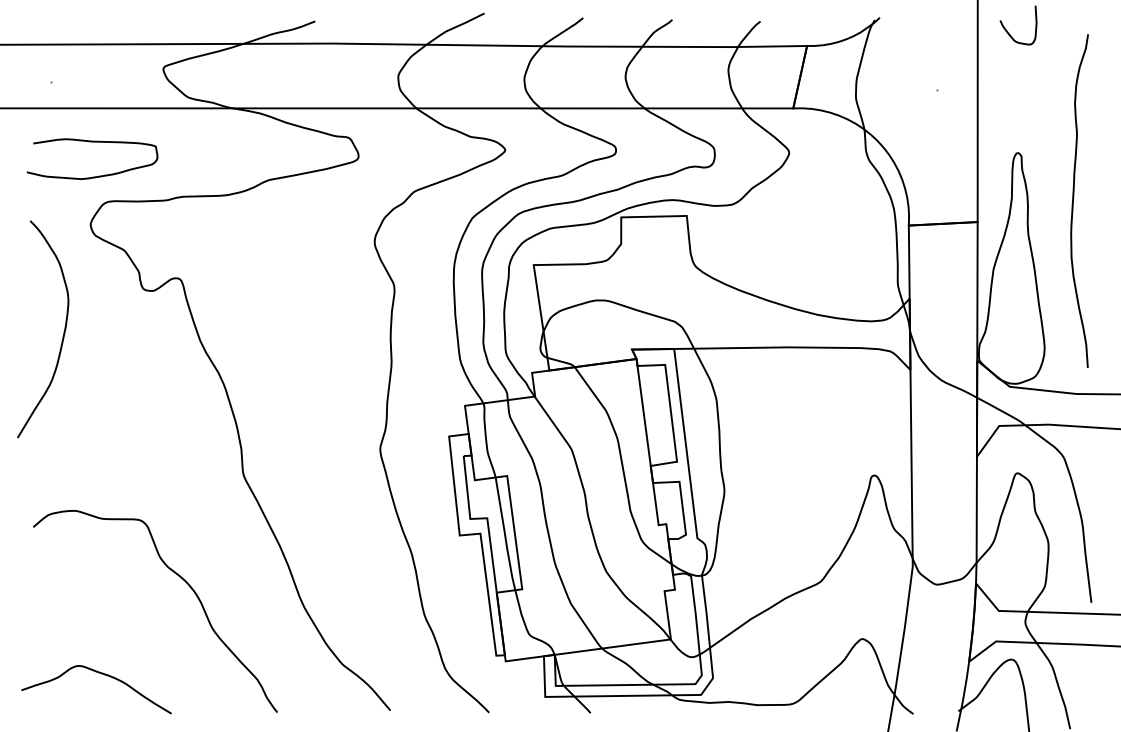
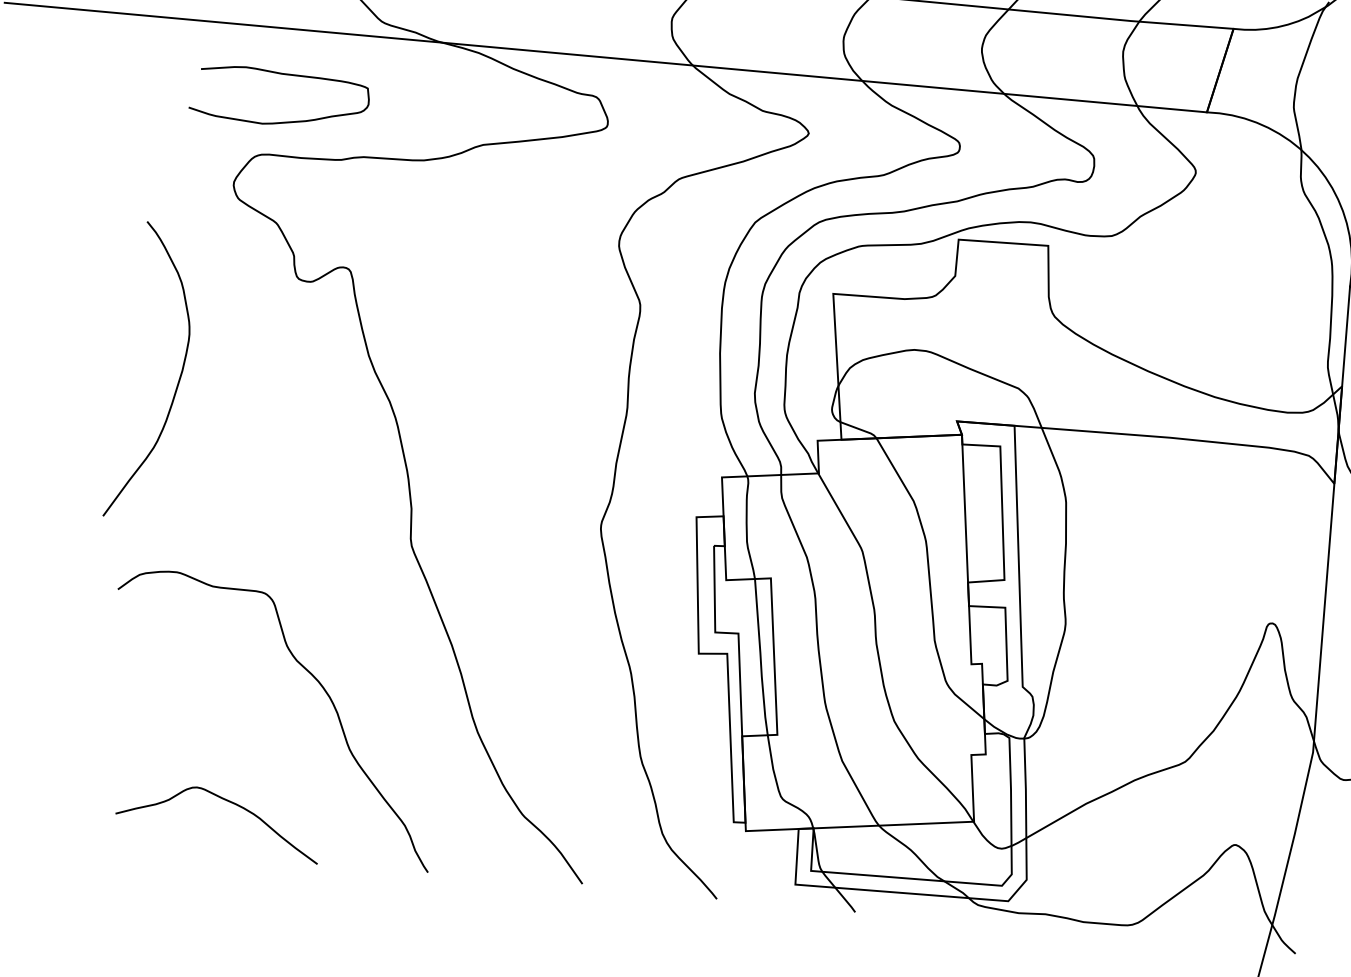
curve: (92, 142) -> (281, 75), moved
curve: (63, 331) -> (178, 376), moved
curve: (101, 674) -> (226, 801), moved

